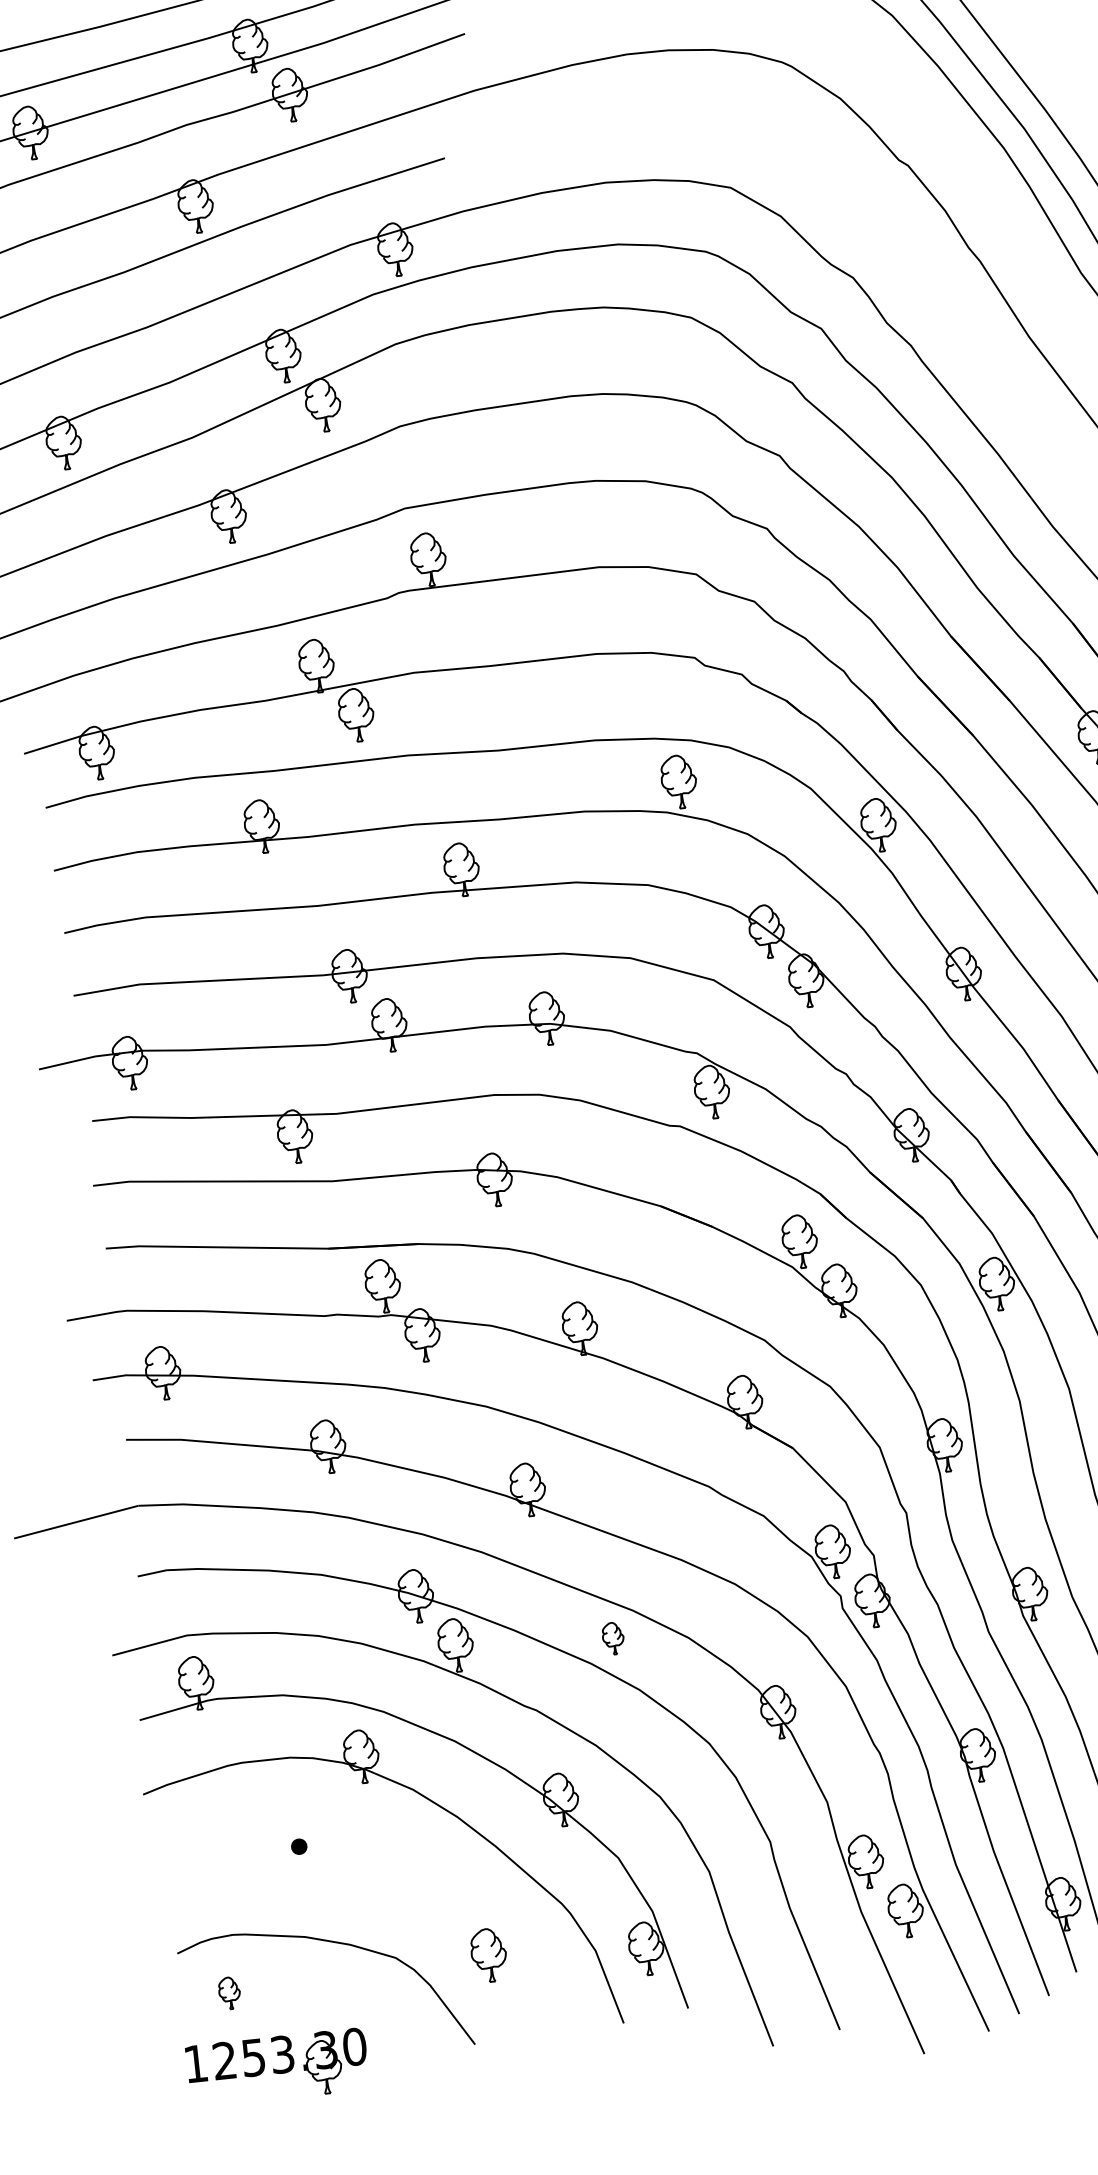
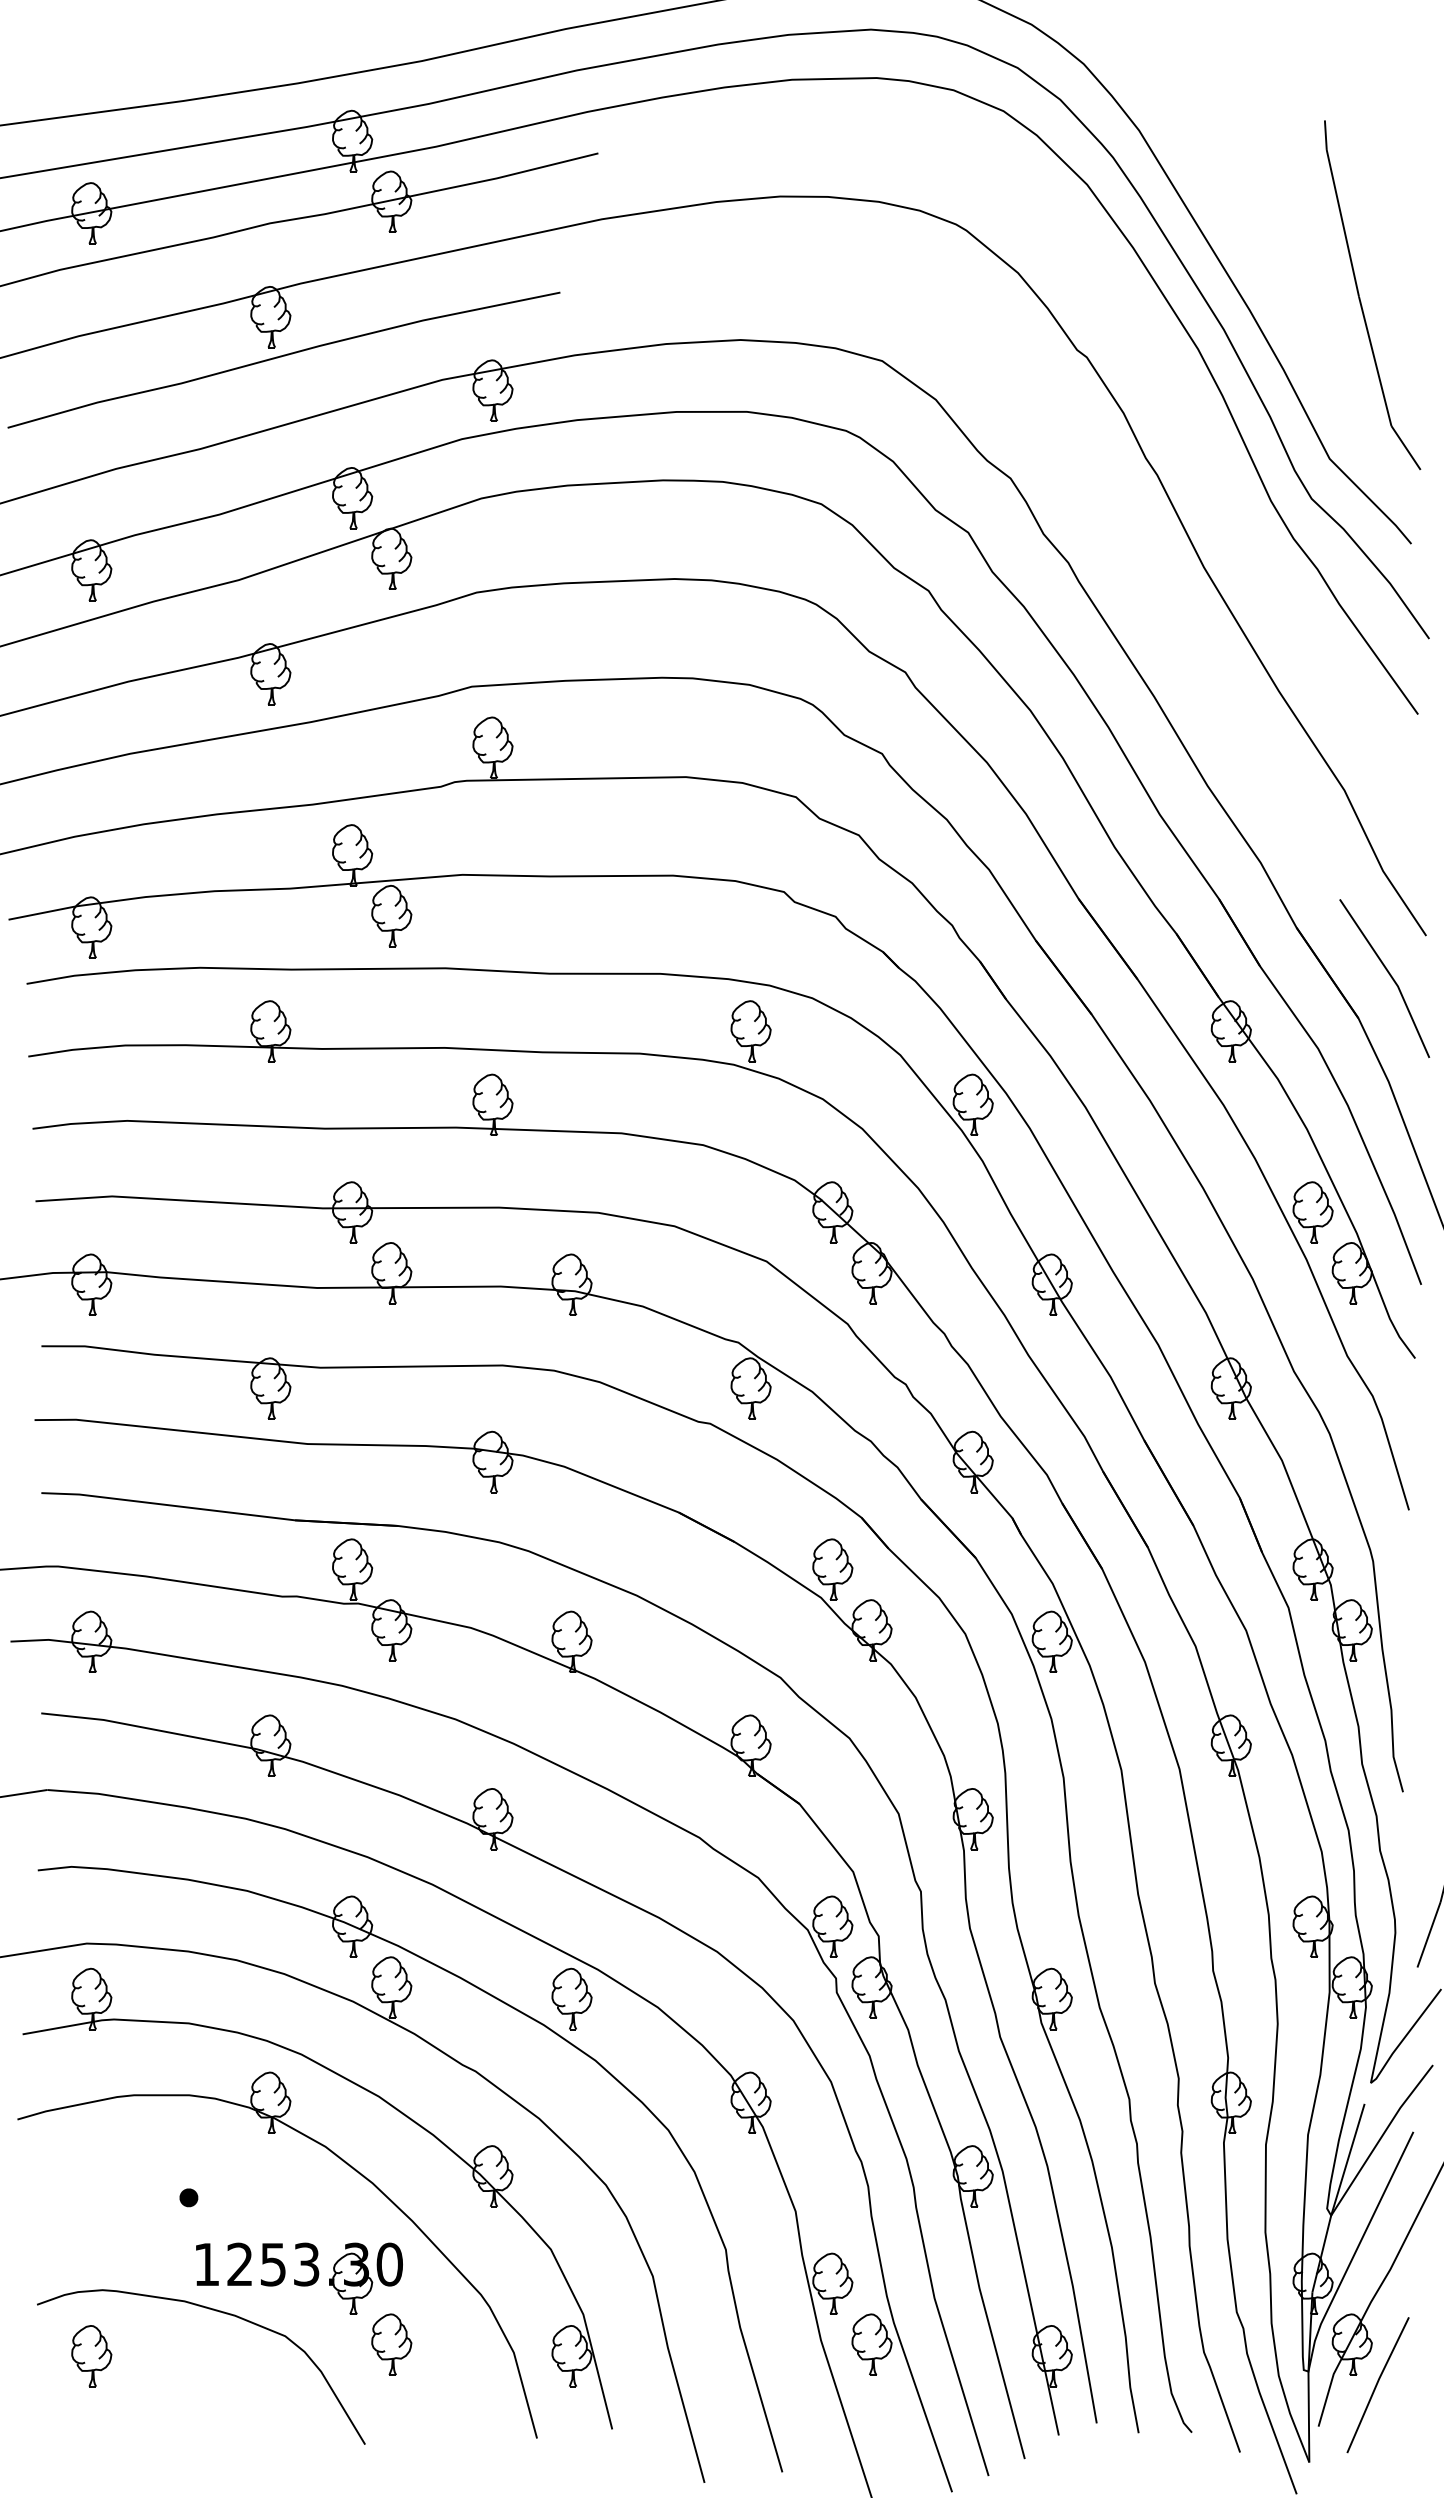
part: (612, 1638) -> (571, 1998), size x1.67
part: (229, 1993) -> (91, 2356), size x1.67
part: (277, 2067) -> (299, 2278), moved

